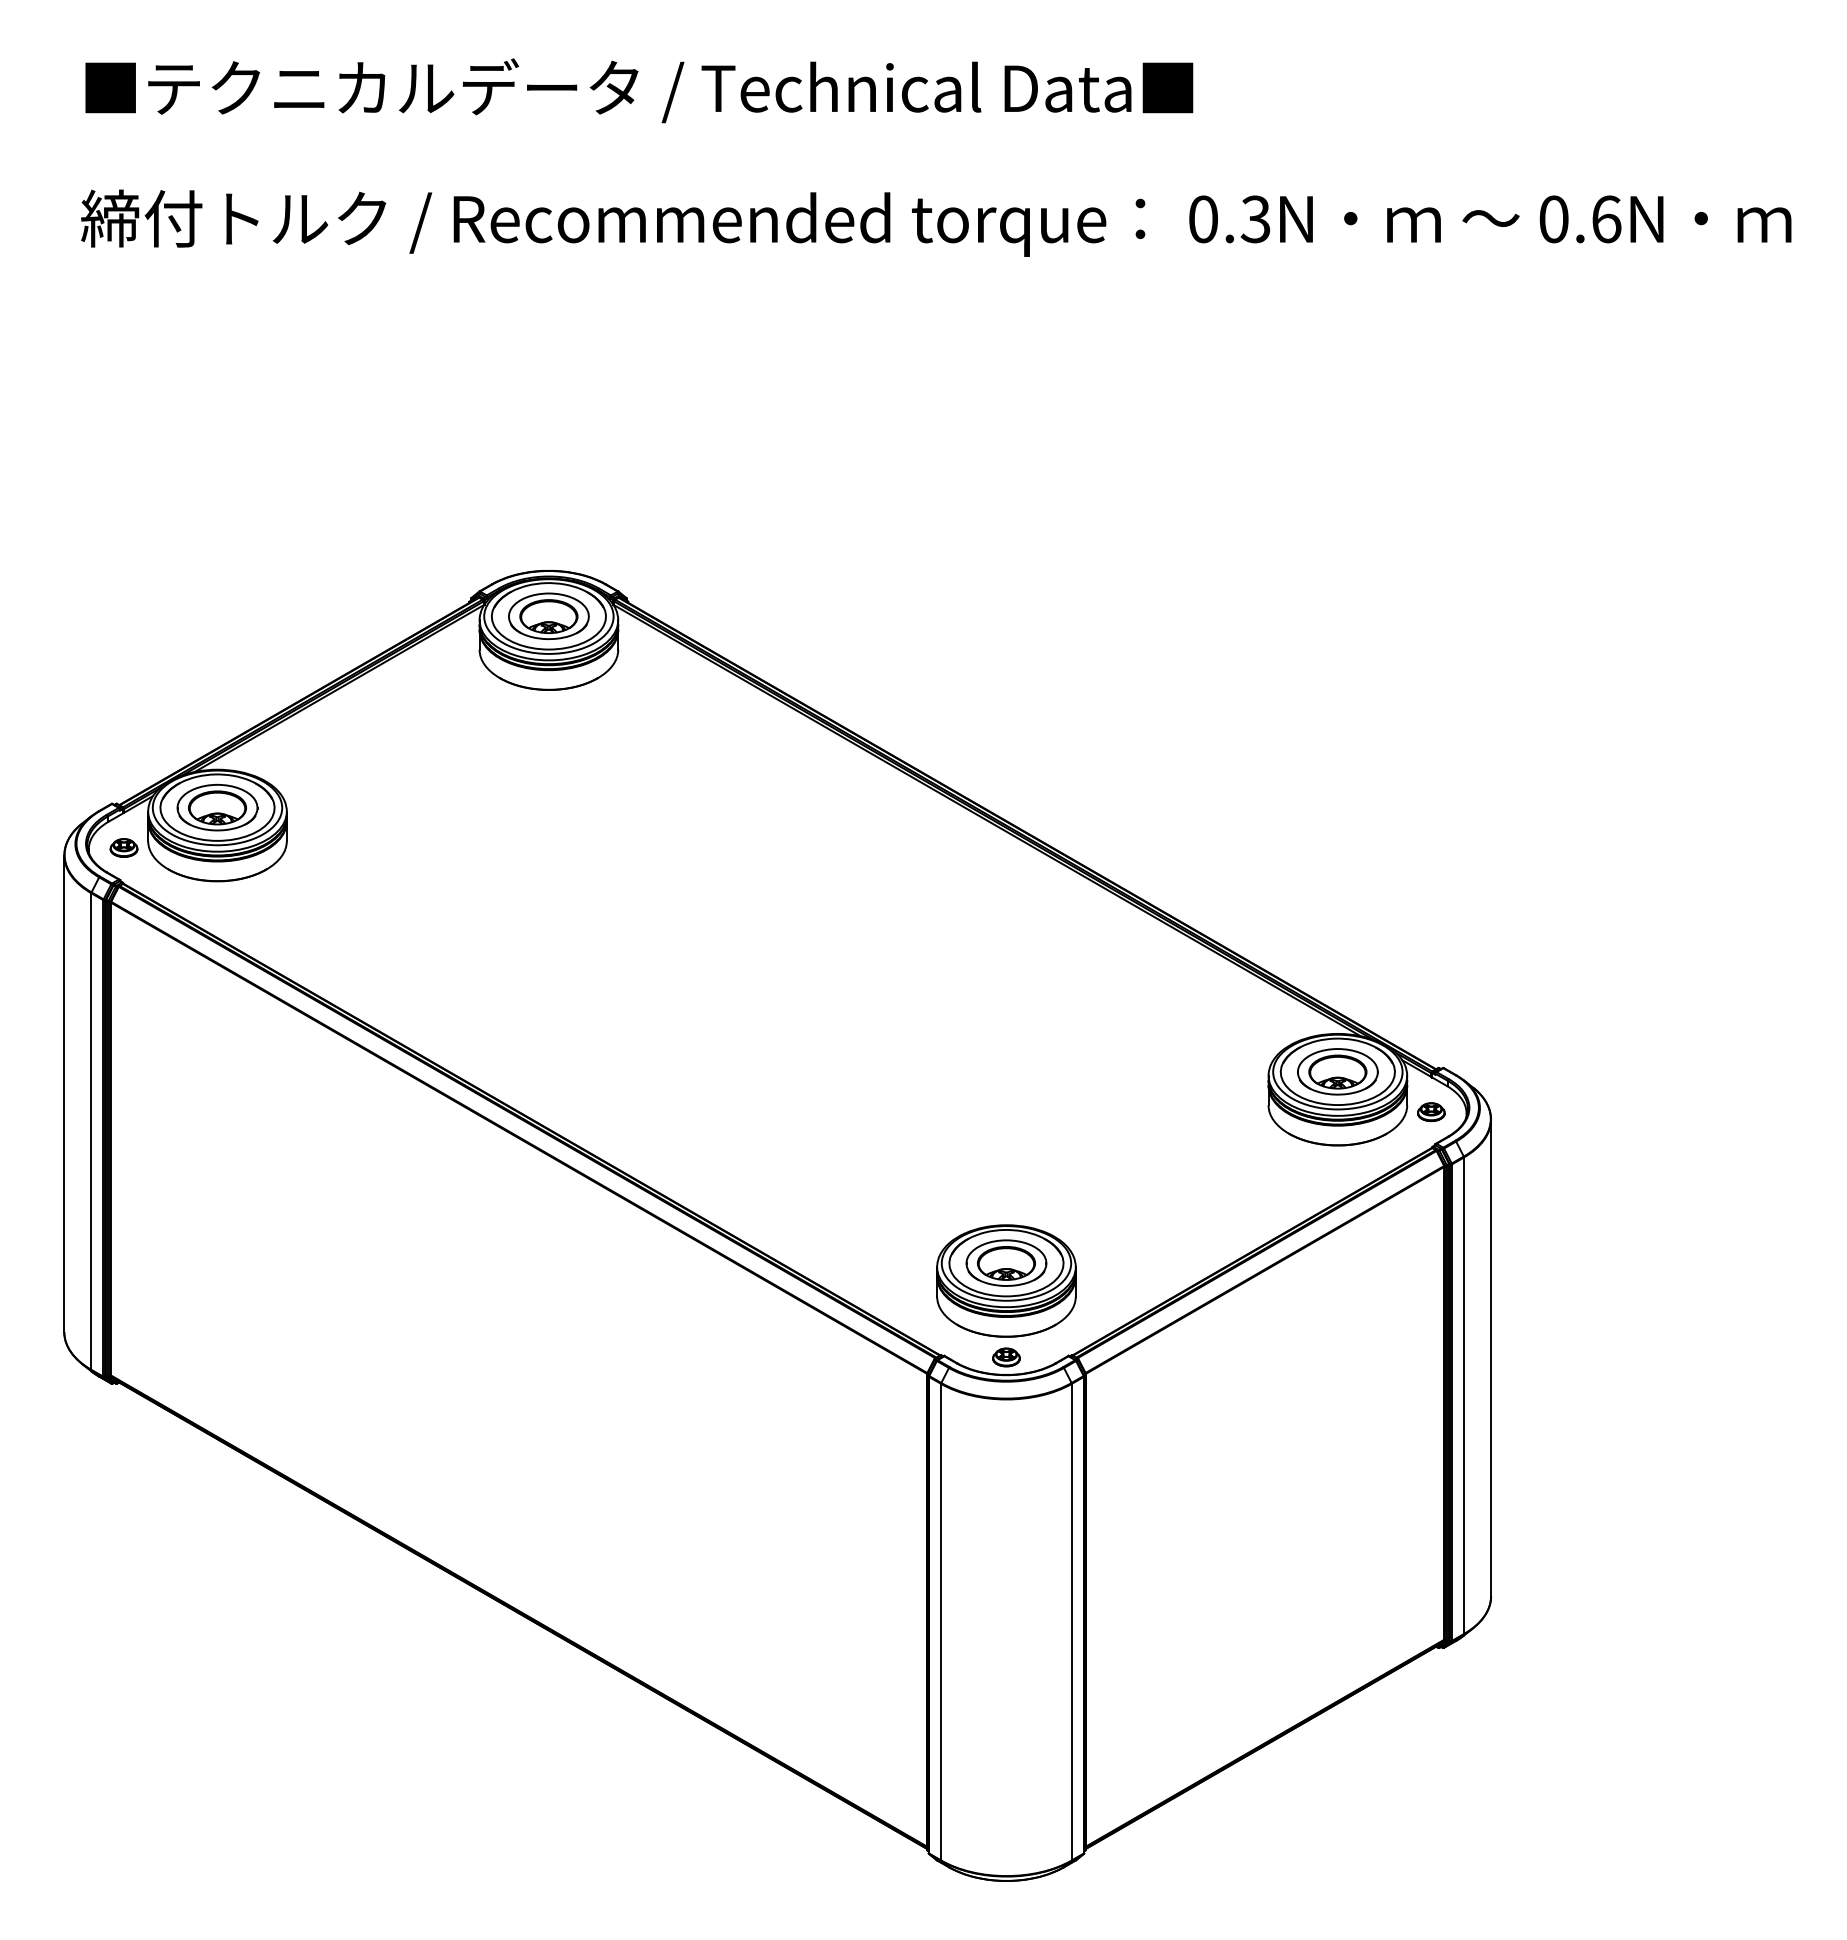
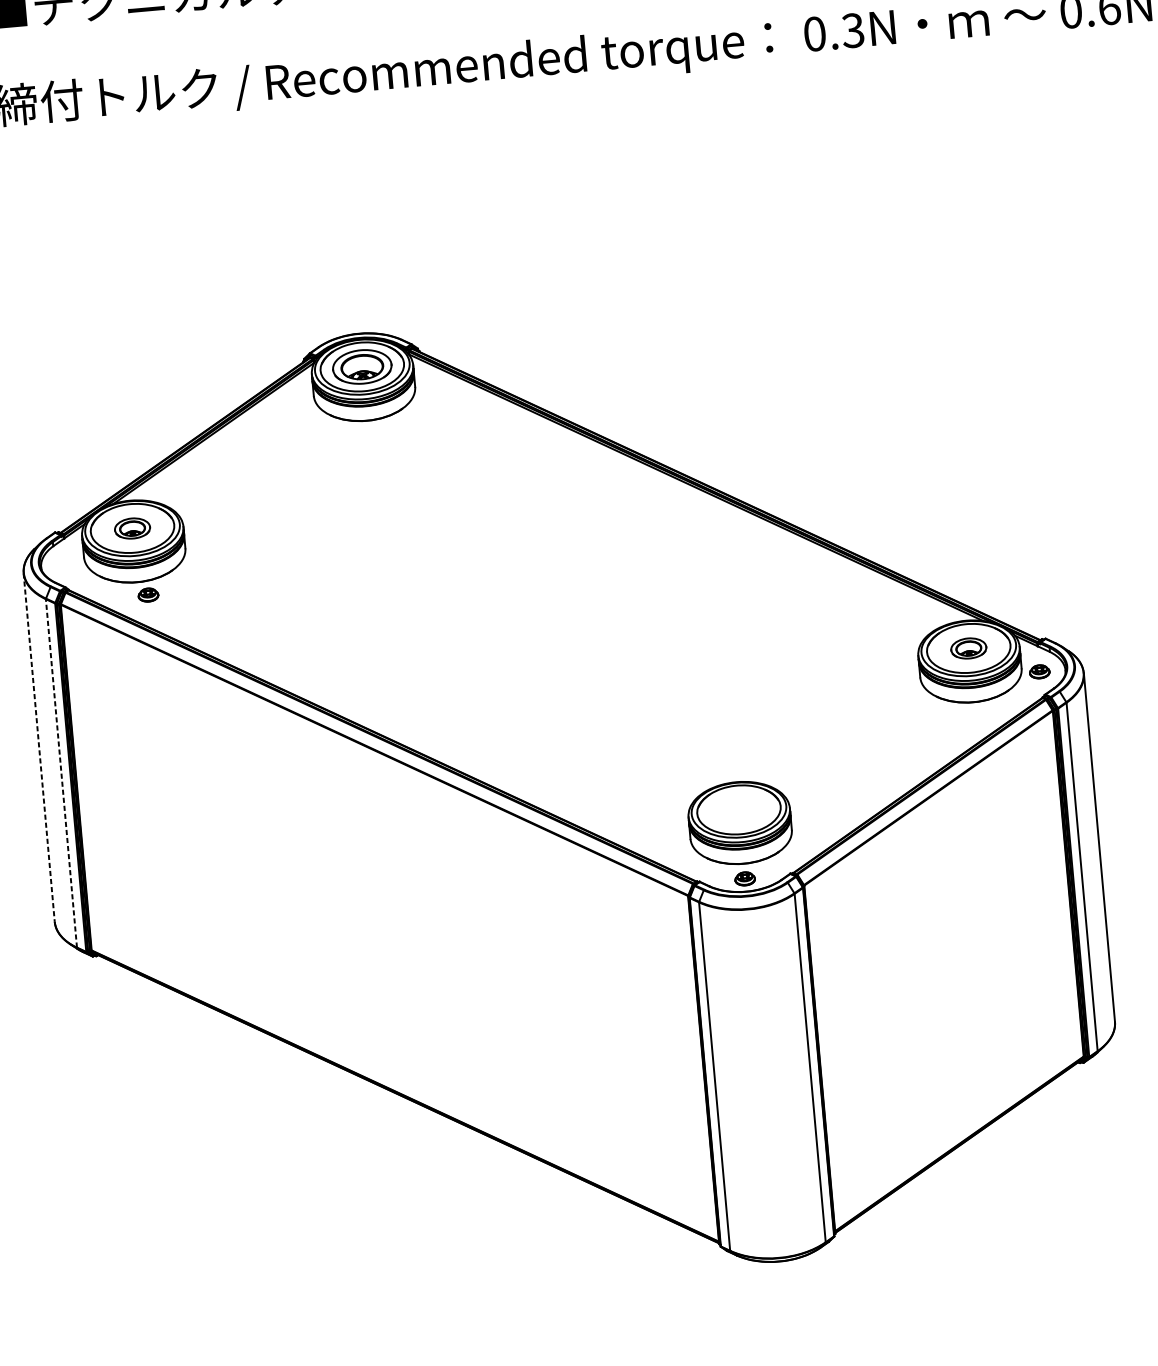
part: (217, 807) -> (132, 528), size x0.6
part: (123, 847) -> (148, 594), moved
part: (1337, 1071) -> (968, 648), size x0.6
line: (64, 1094) -> (39, 748), solid -> dashed
line: (91, 1131) -> (61, 773), solid -> dashed
part: (1006, 1262) -> (738, 809), removed

